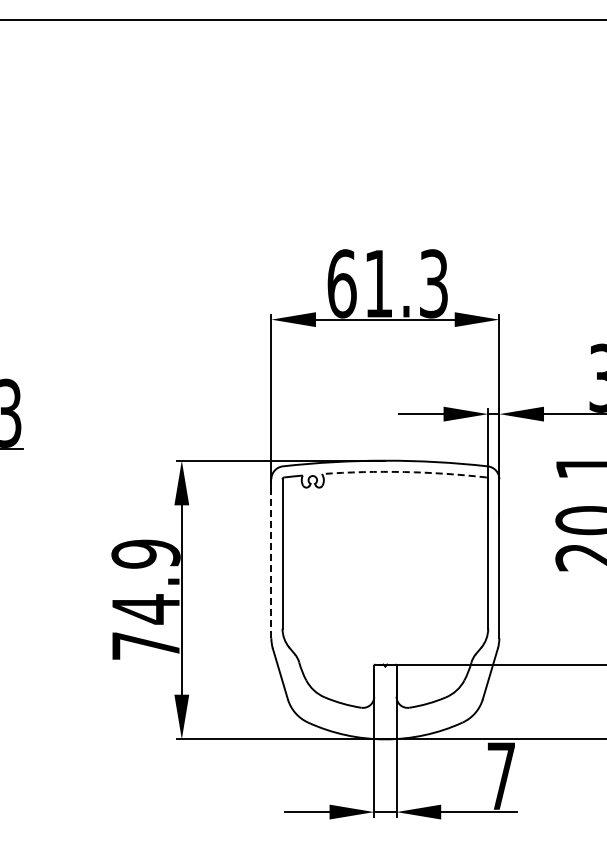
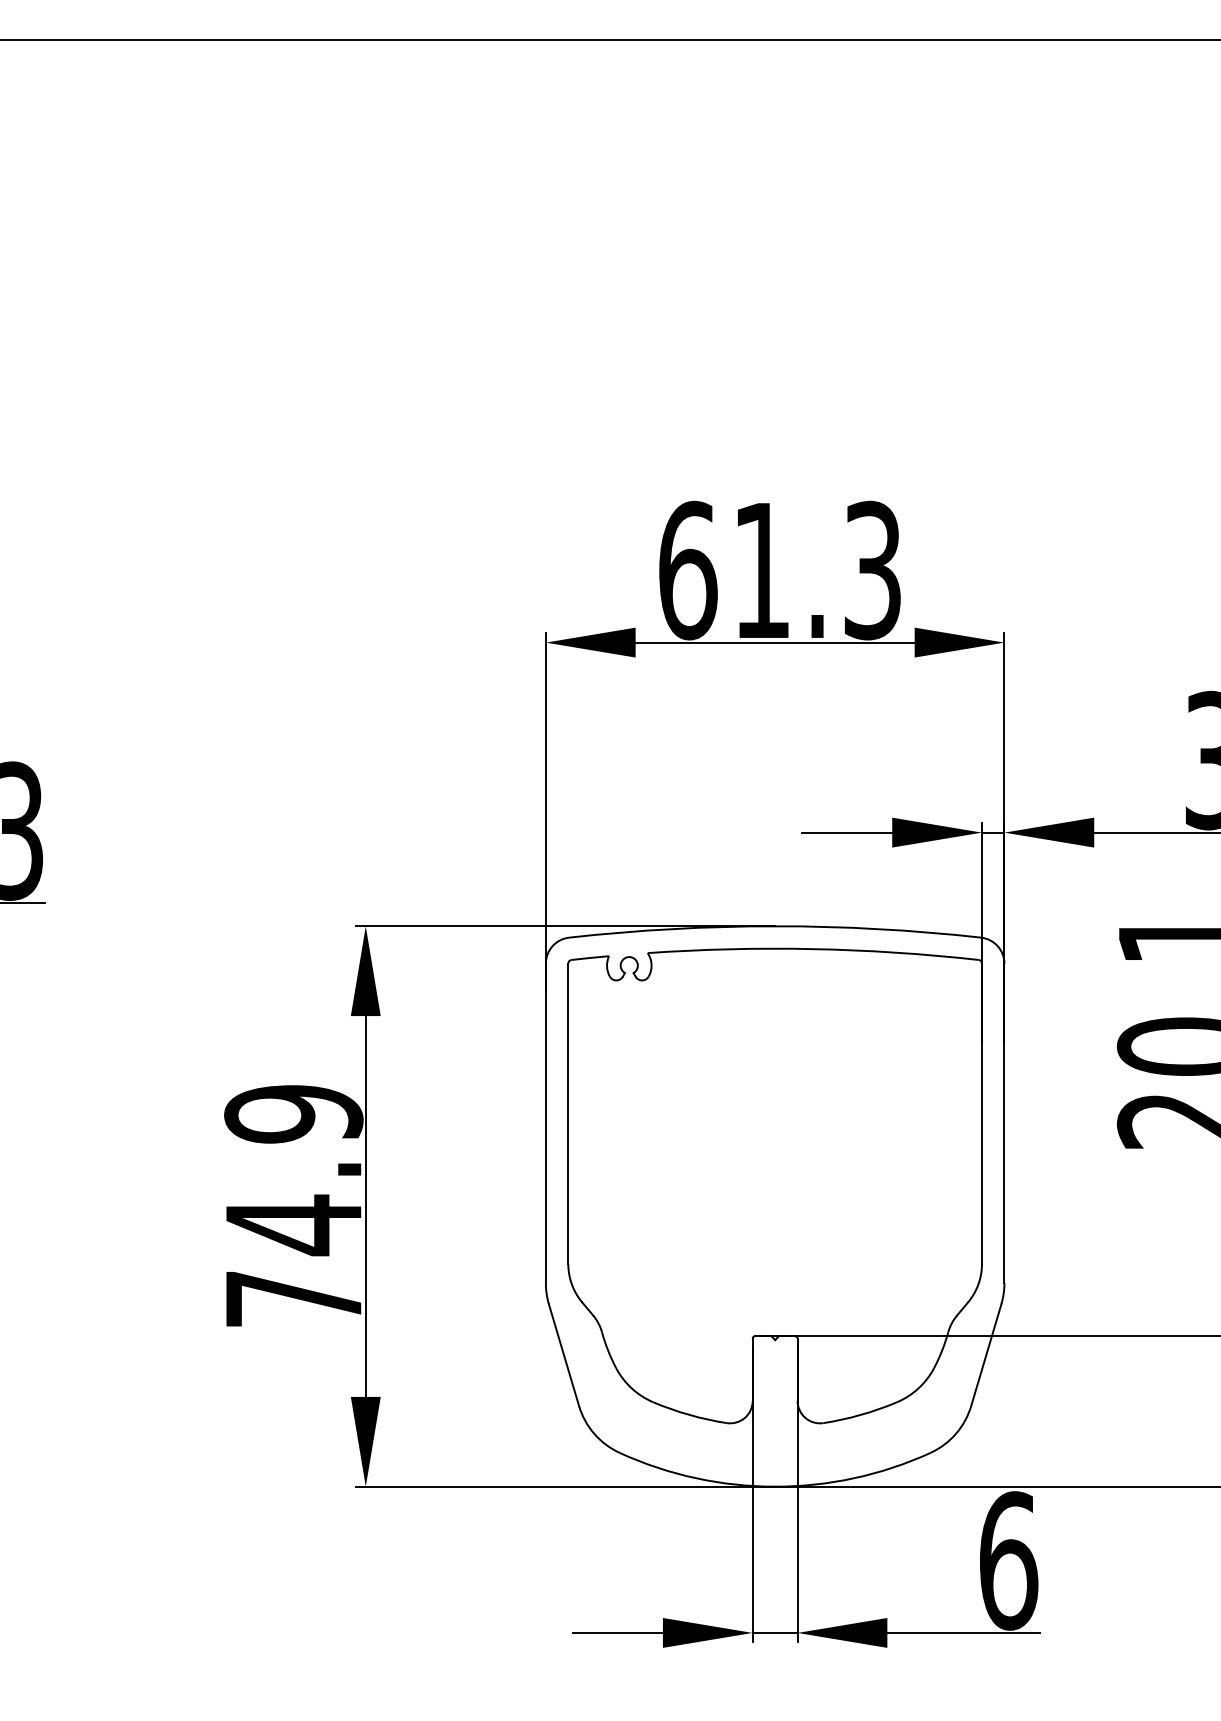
arc: (404, 472) -> (813, 949), dashed -> solid
line: (271, 558) -> (546, 1122), dashed -> solid
text: (501, 775) -> (1008, 1559), 7 -> 6

